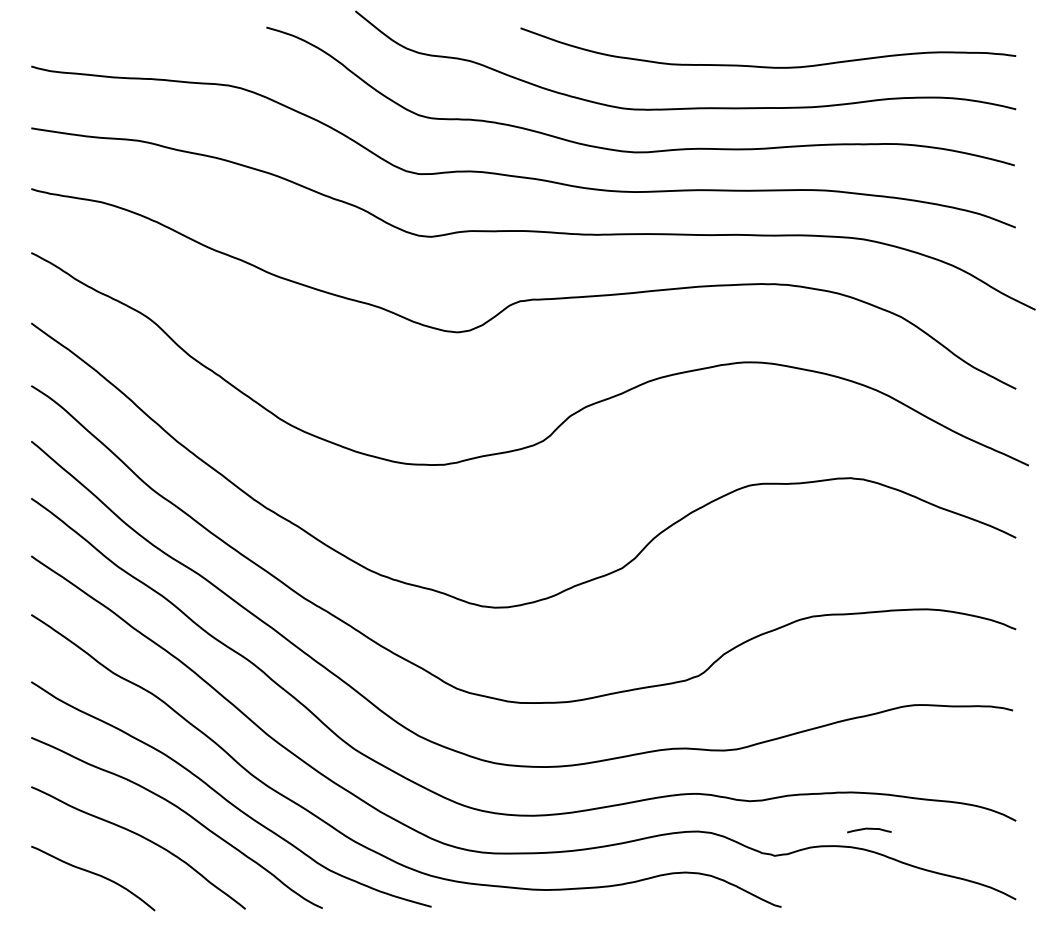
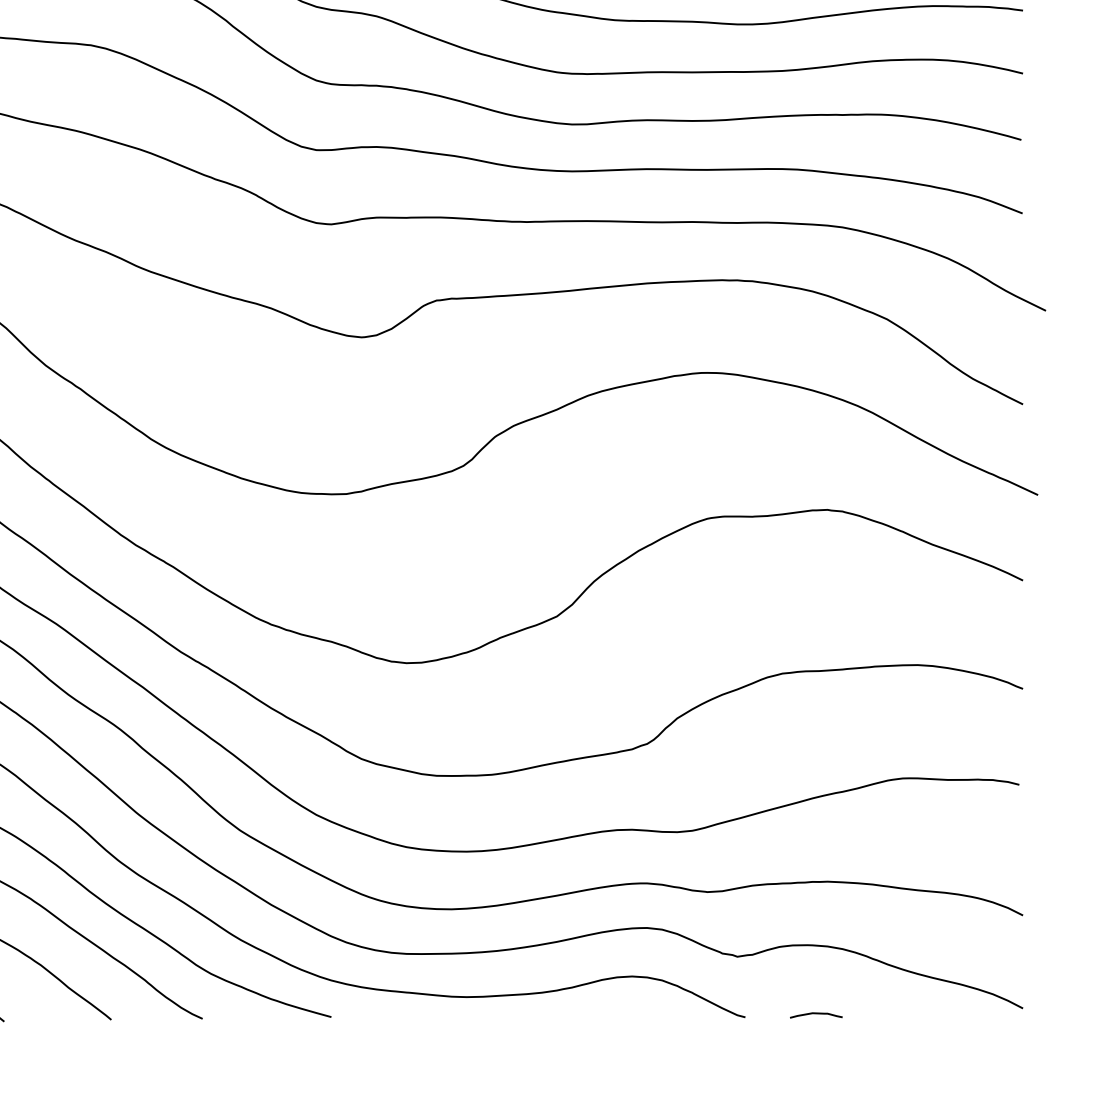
curve: (869, 829) -> (816, 1014), moved

